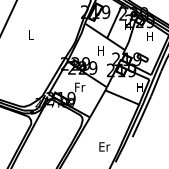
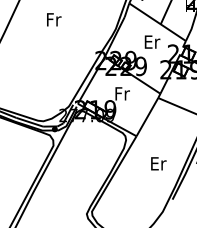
text: (31, 34) -> (53, 19), L -> Fr
text: (101, 50) -> (152, 41), H -> Er
text: (104, 146) -> (158, 163), moved

